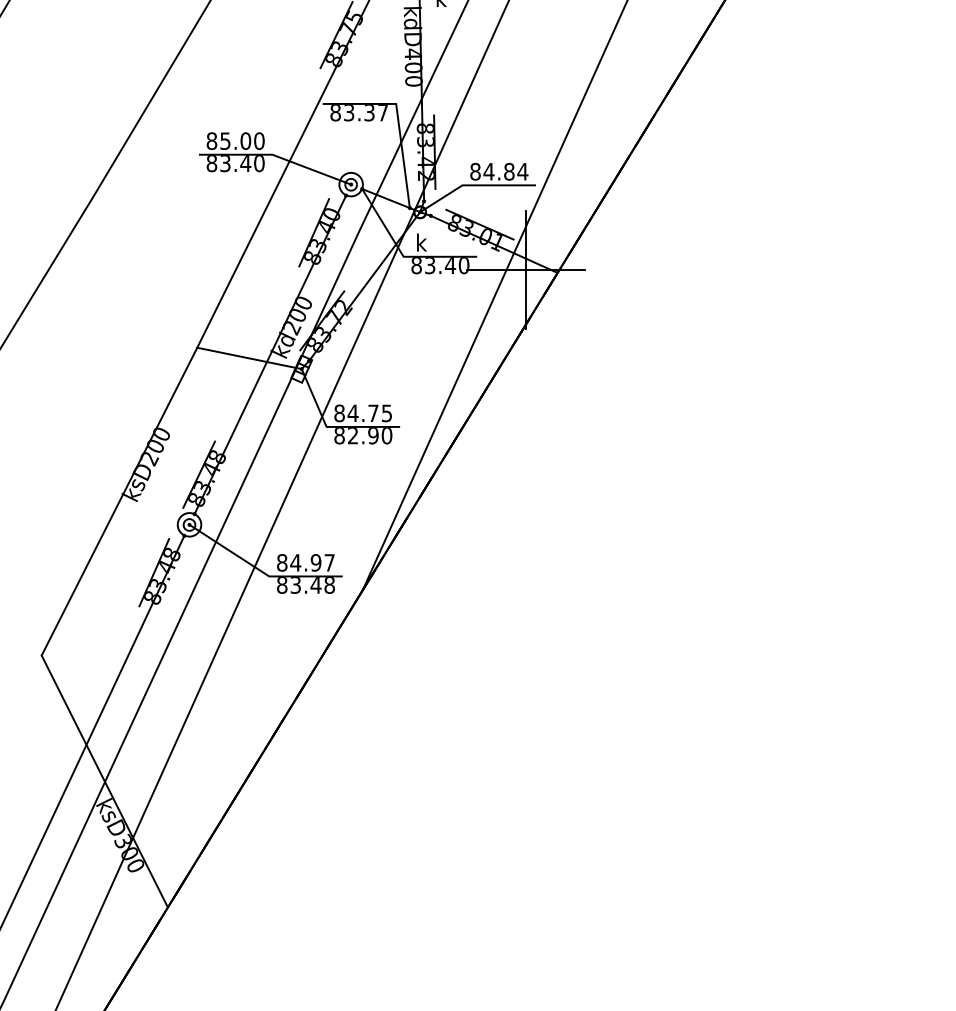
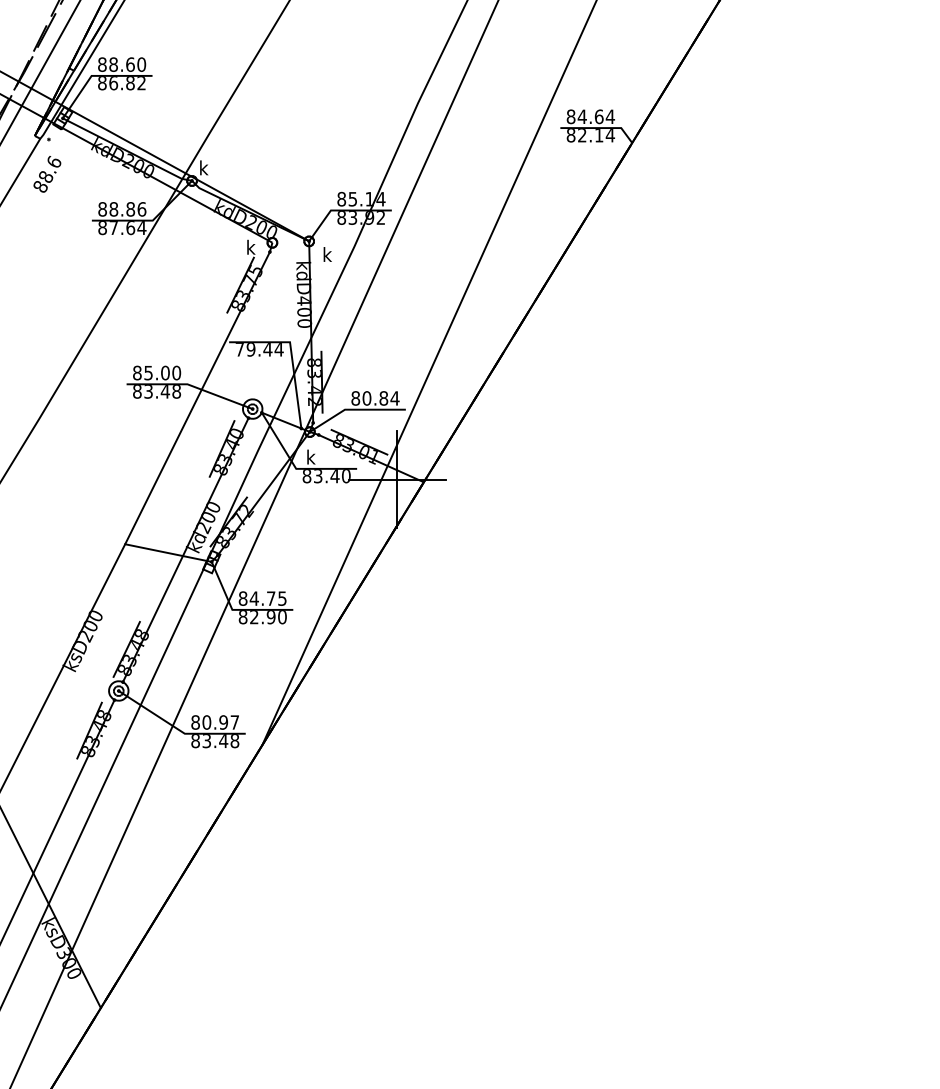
text: (359, 112) -> (259, 349), 83.37 -> 79.44
text: (259, 163) -> (176, 391), 83.40 -> 83.48
text: (488, 171) -> (366, 398), 84.84 -> 80.84
text: (295, 562) -> (206, 722), 84.97 -> 80.97

